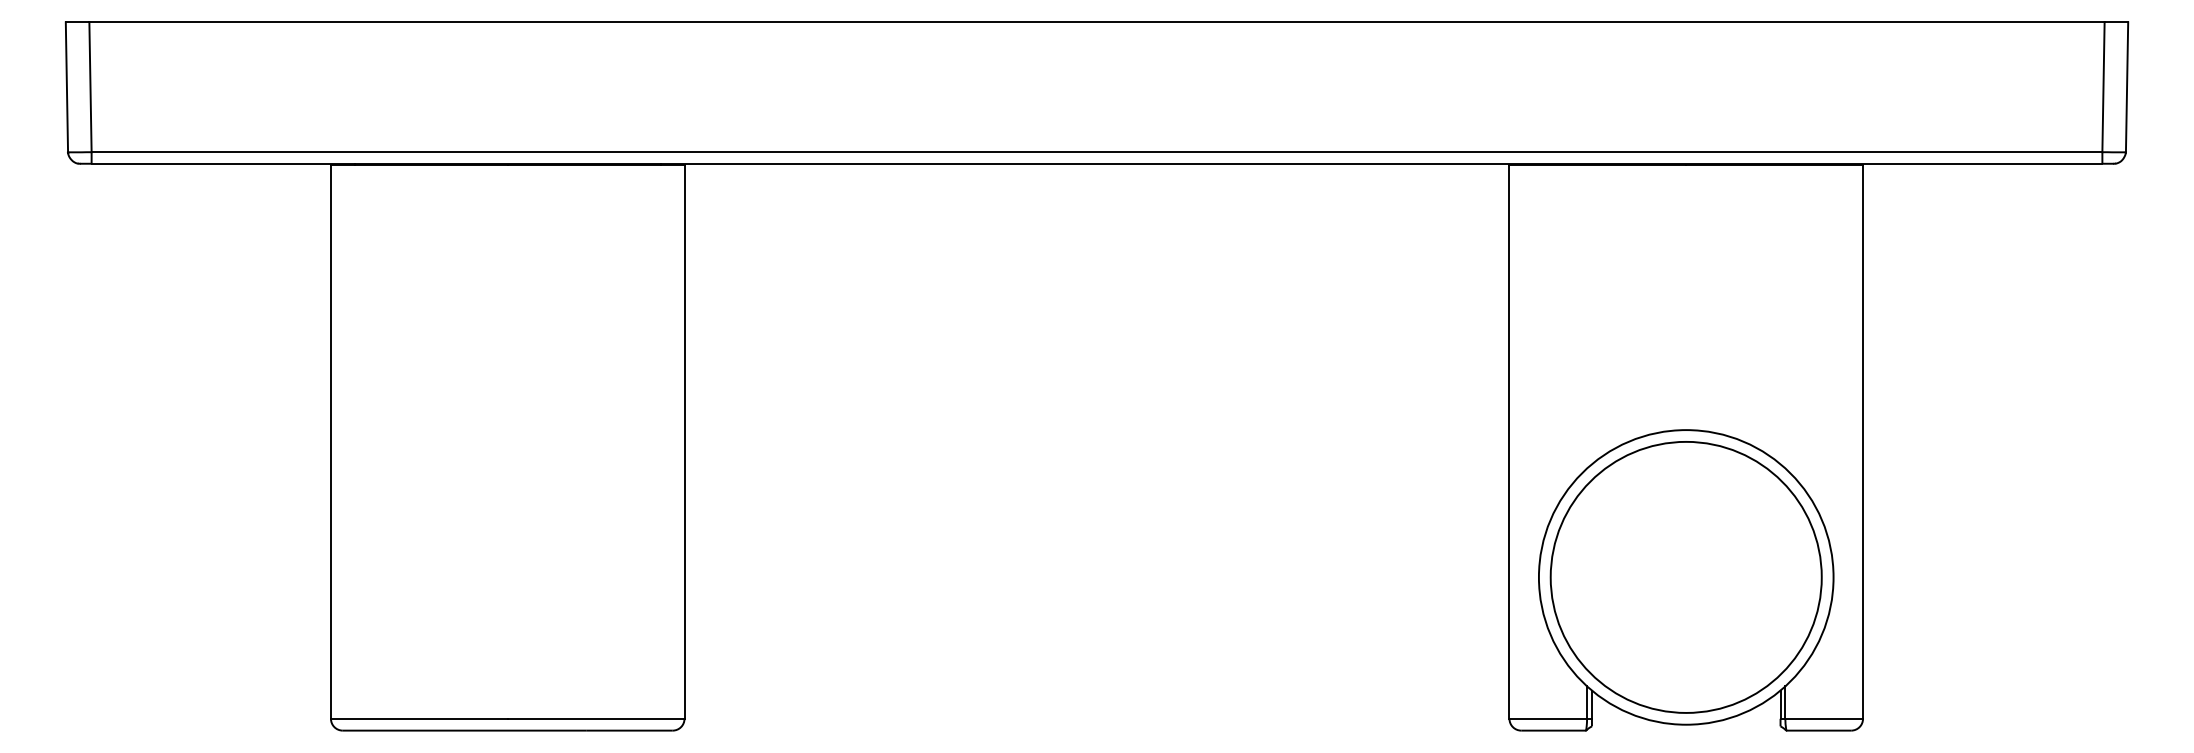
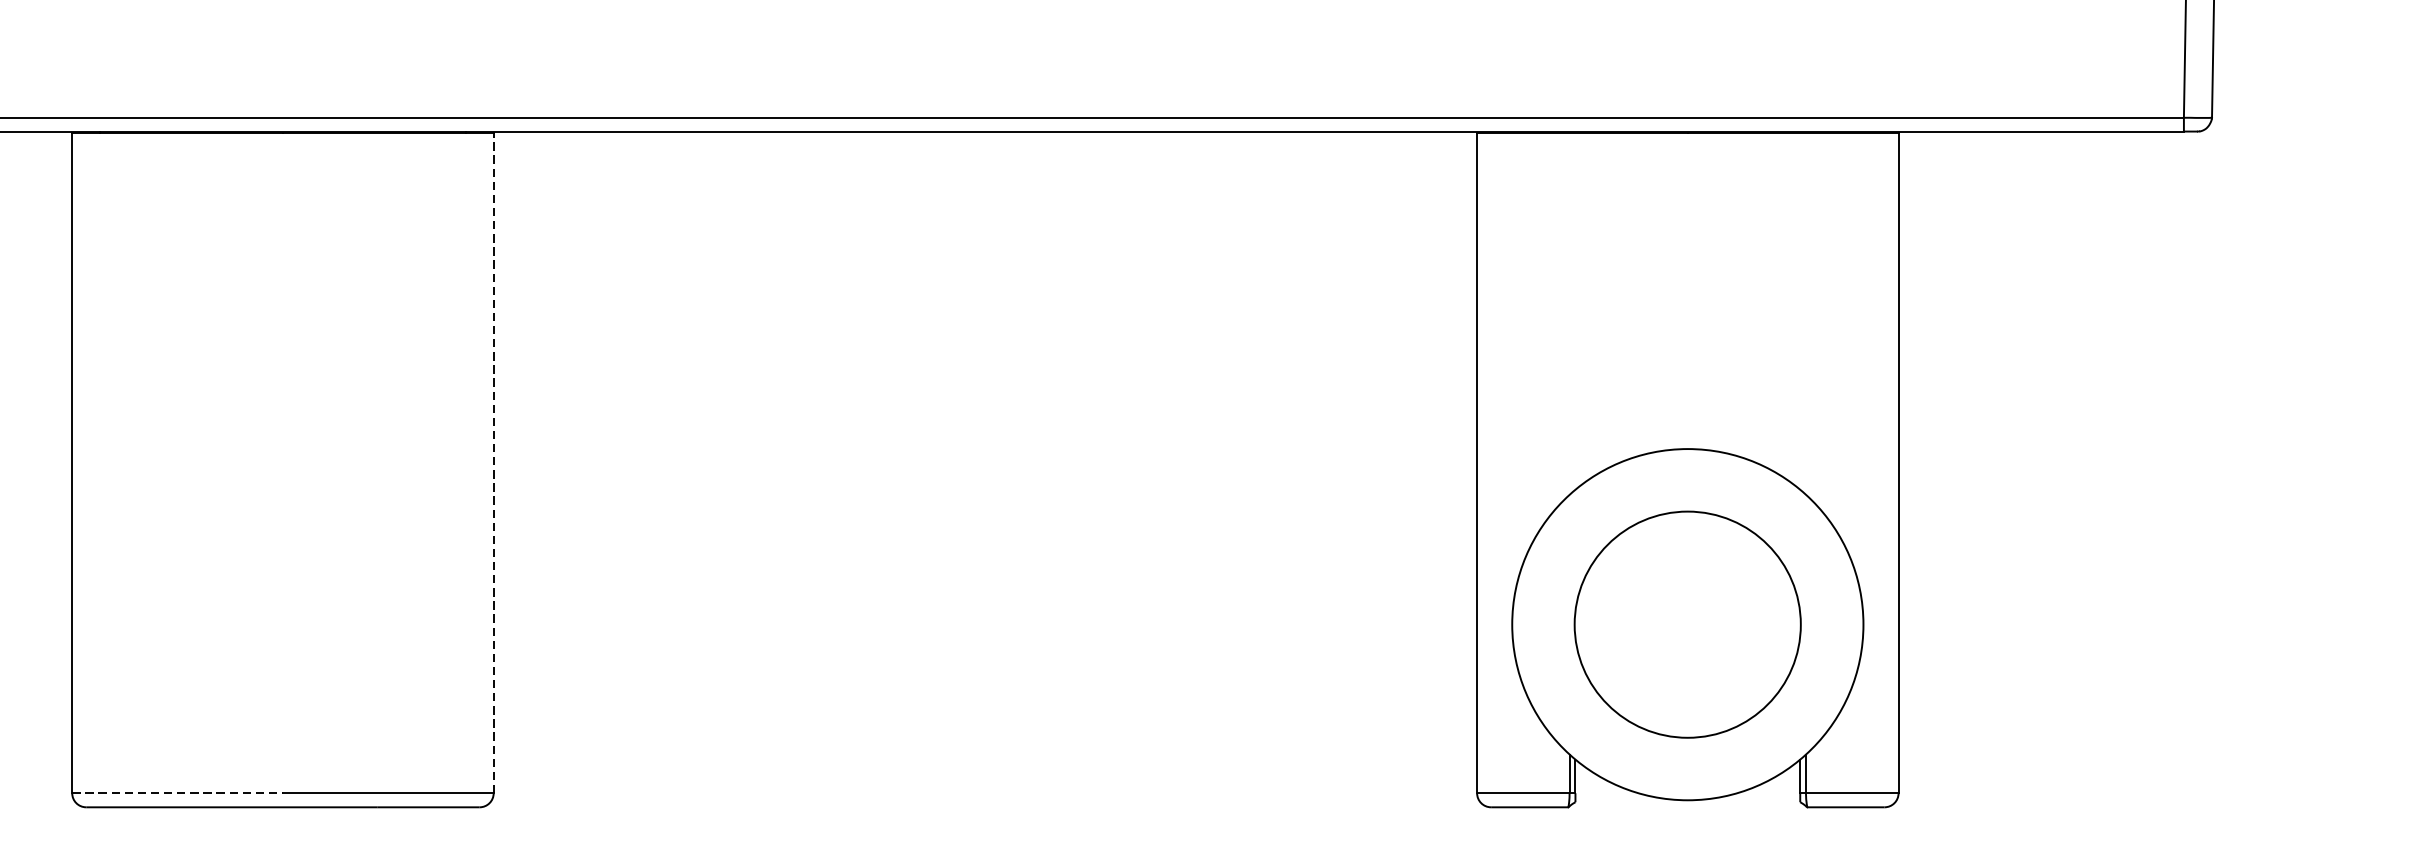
line: (684, 441) -> (493, 462), solid -> dashed
circle: (1685, 577) -> (1686, 624), size x0.7
line: (419, 718) -> (177, 792), solid -> dashed

